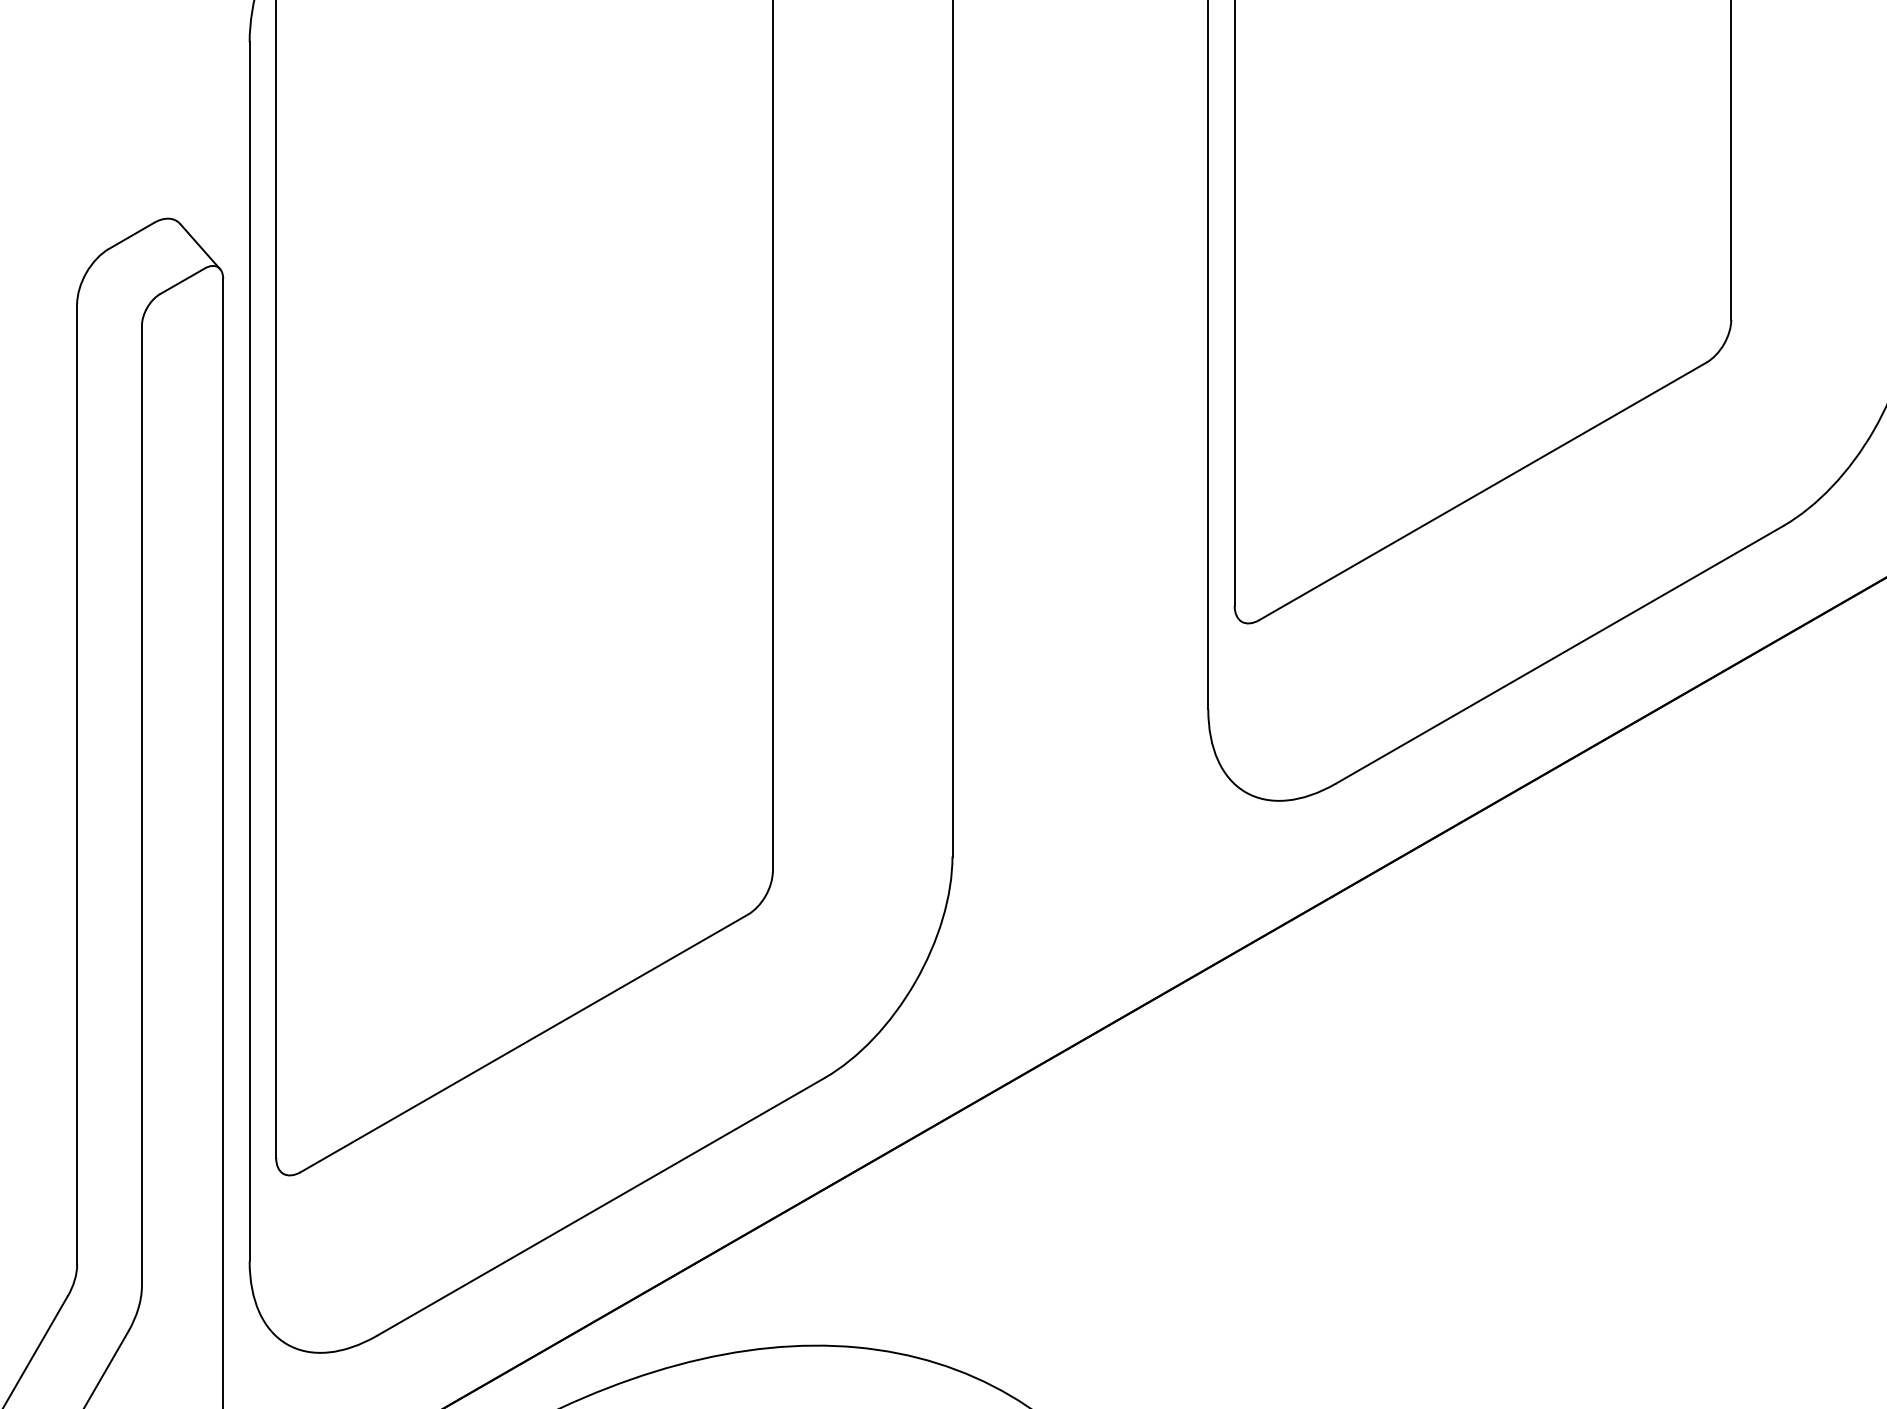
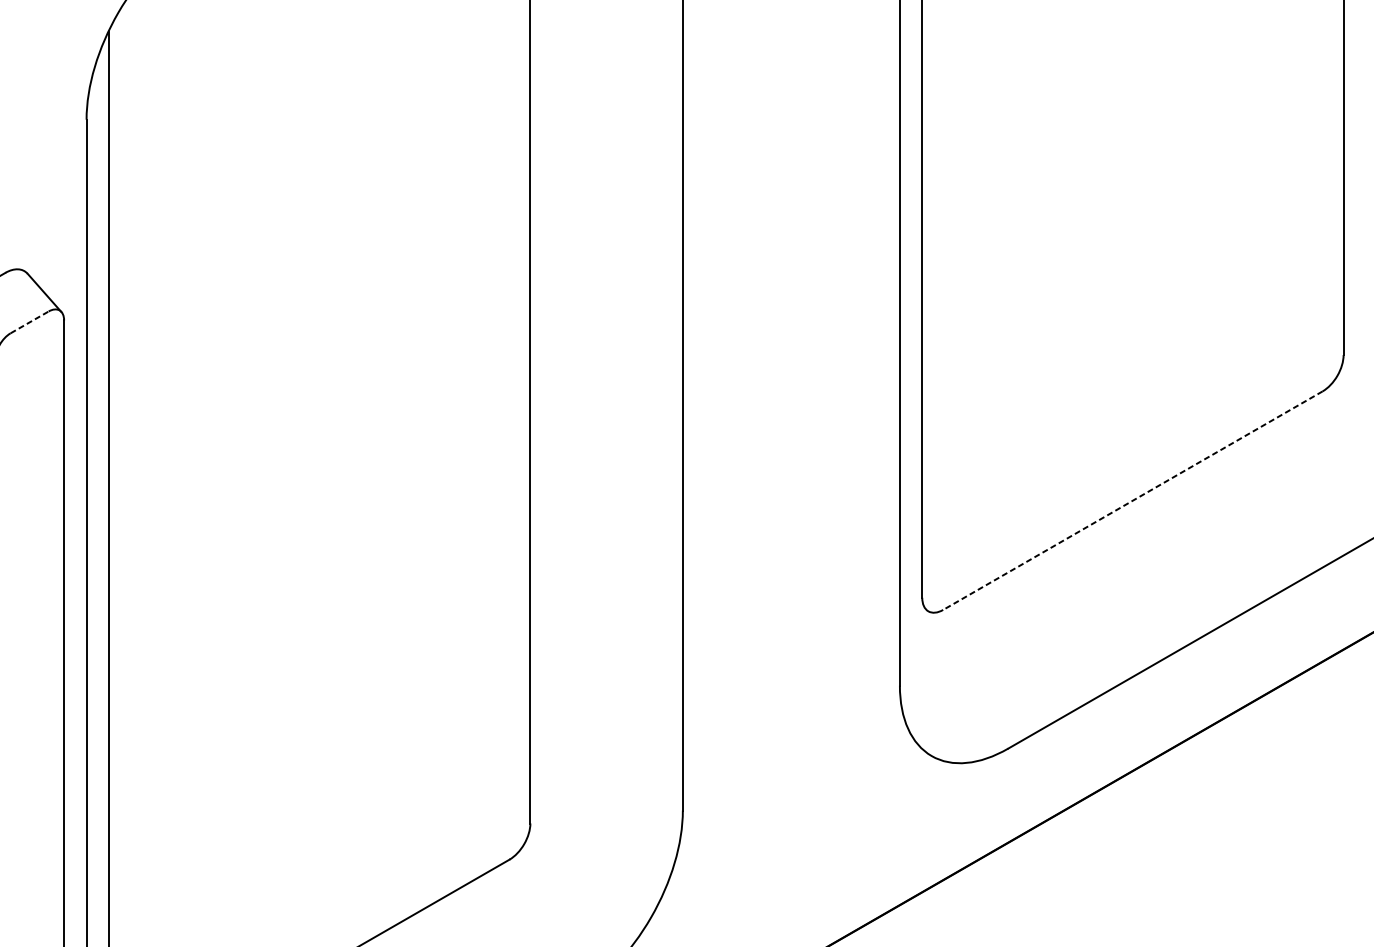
line: (182, 281) -> (29, 322), solid -> dashed
line: (1482, 491) -> (1132, 500), solid -> dashed

